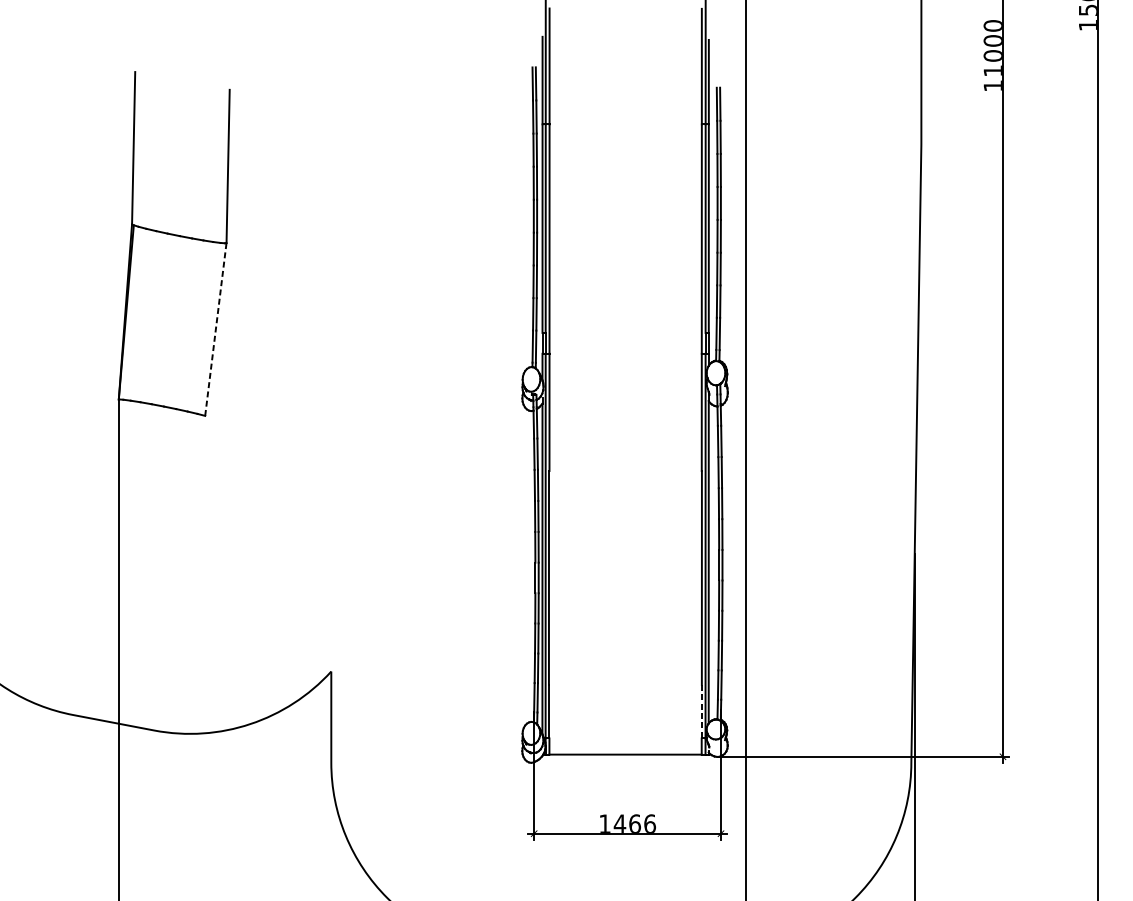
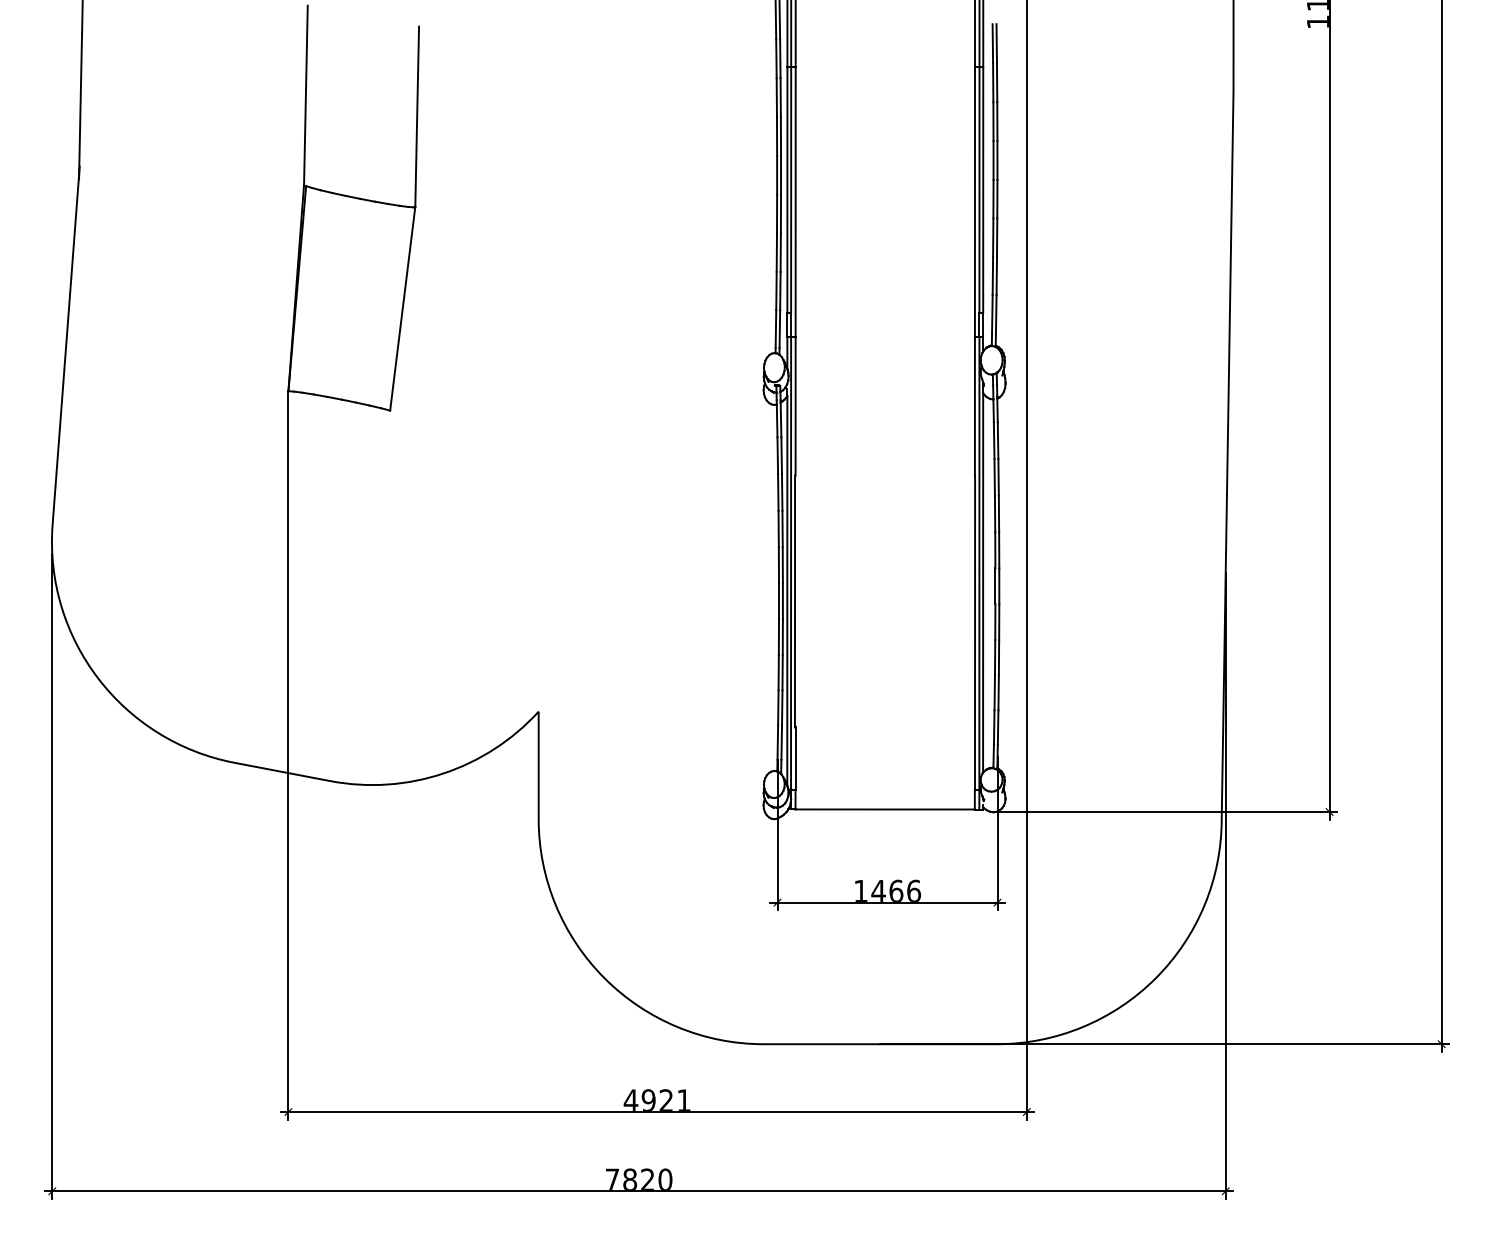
line: (215, 329) -> (402, 308), dashed -> solid
line: (701, 712) -> (974, 759), dashed -> solid

